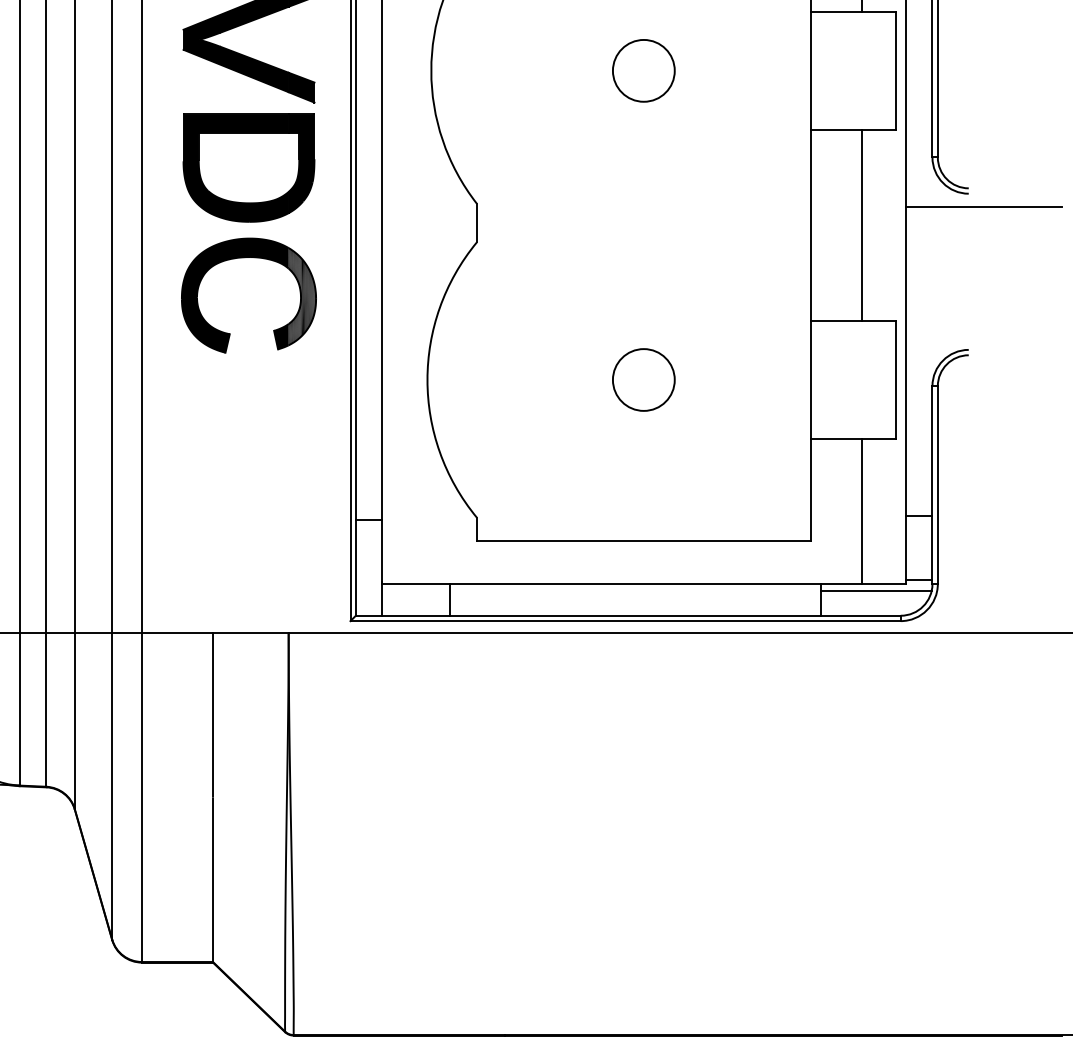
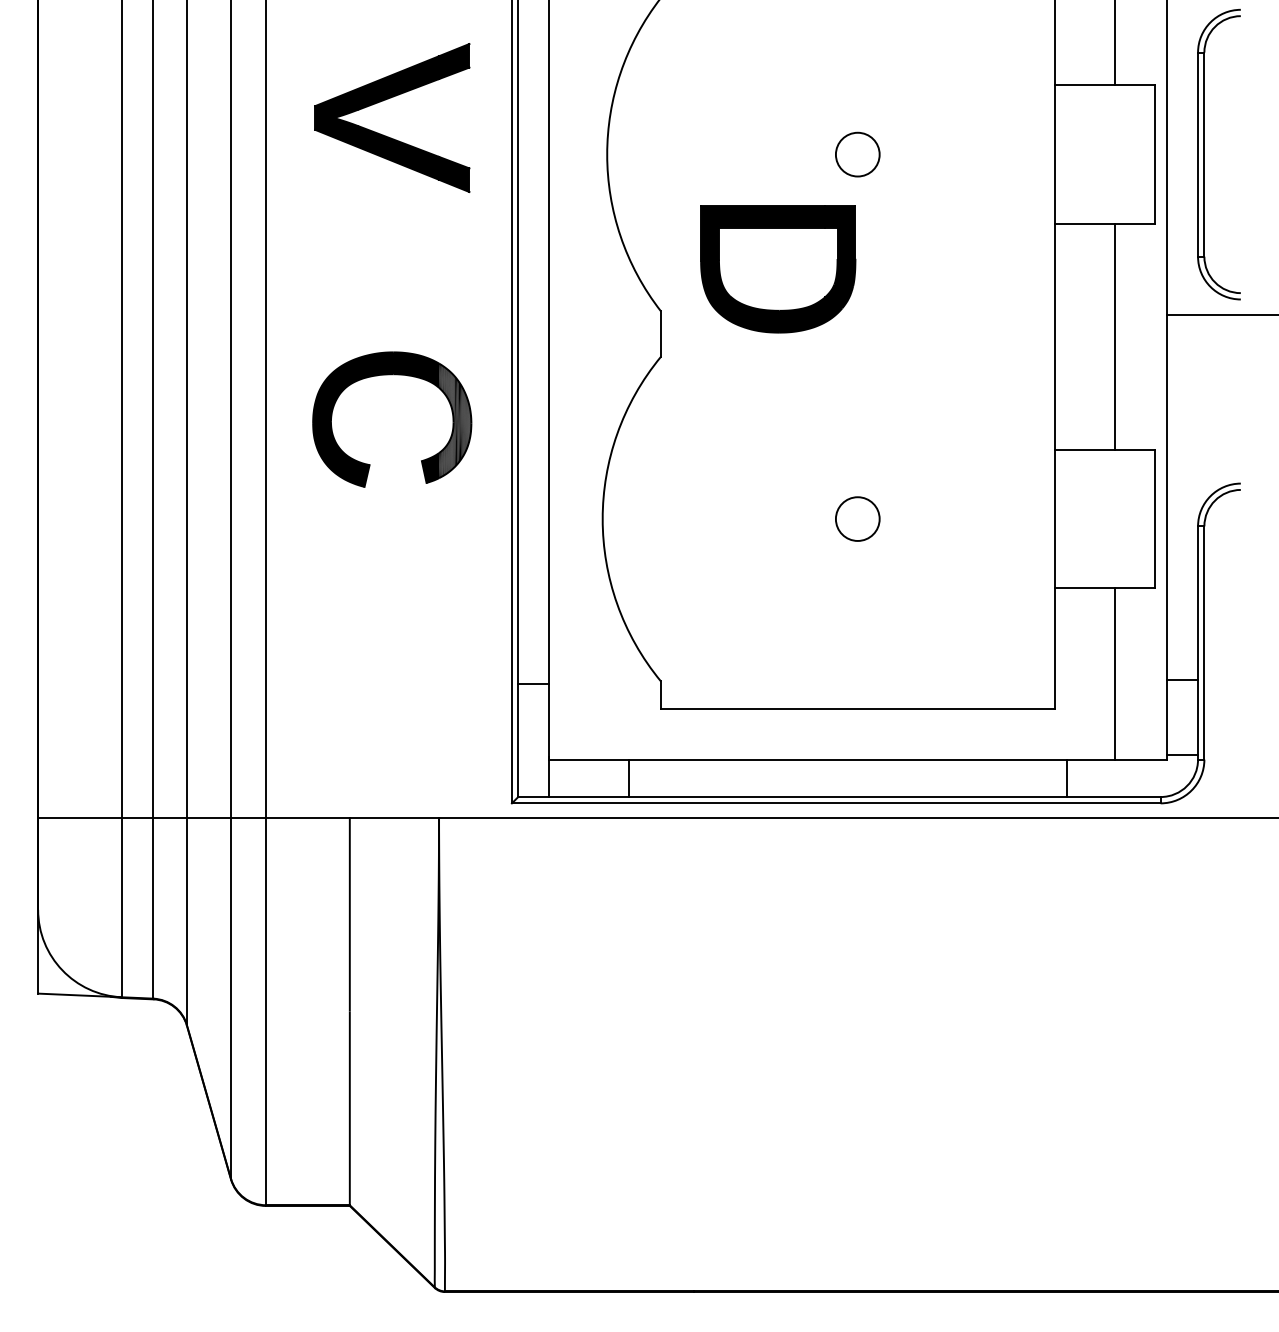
circle: (643, 70) -> (857, 154), size x0.6
part: (249, 168) -> (778, 269), moved
circle: (643, 379) -> (857, 518), size x0.6
line: (876, 590) -> (1131, 767), removed

